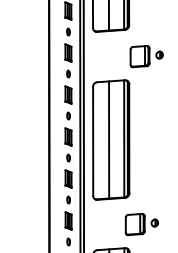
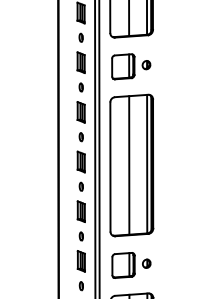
part: (146, 56) -> (130, 66), moved
part: (141, 224) -> (130, 265), moved

